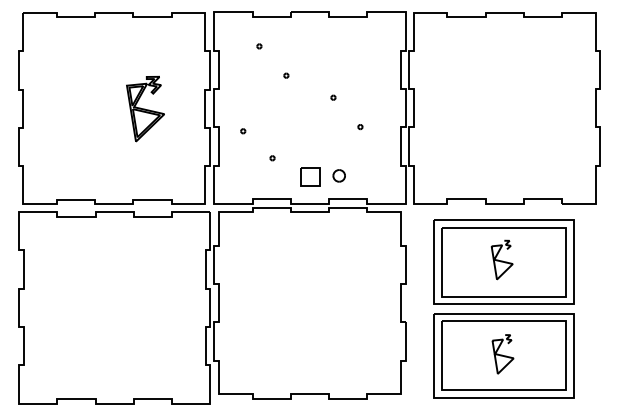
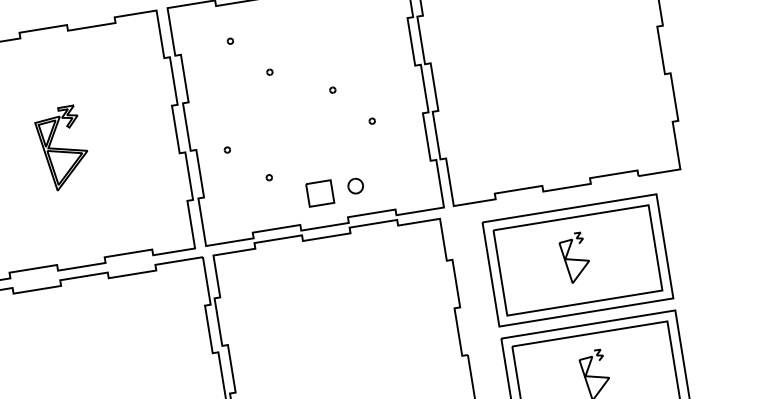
part: (145, 108) -> (62, 147), moved

